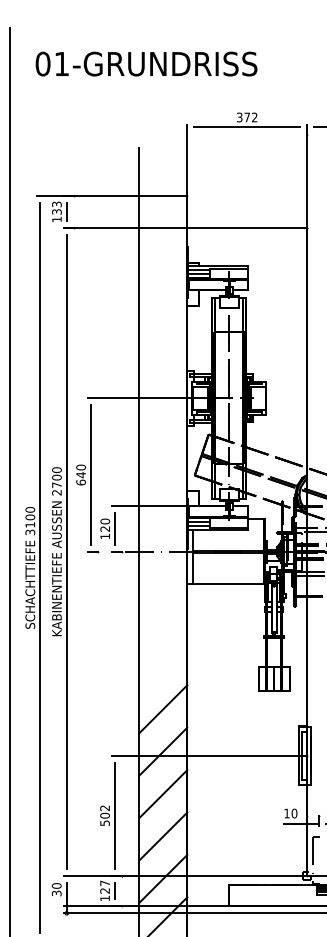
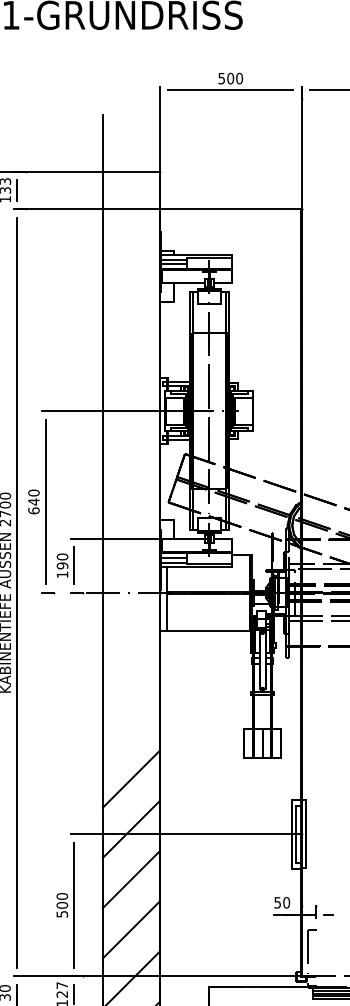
text: (247, 117) -> (230, 78), 372 -> 500
text: (105, 528) -> (62, 565), 120 -> 190
text: (104, 808) -> (61, 896), 502 -> 500
text: (286, 813) -> (277, 902), 10 -> 50

